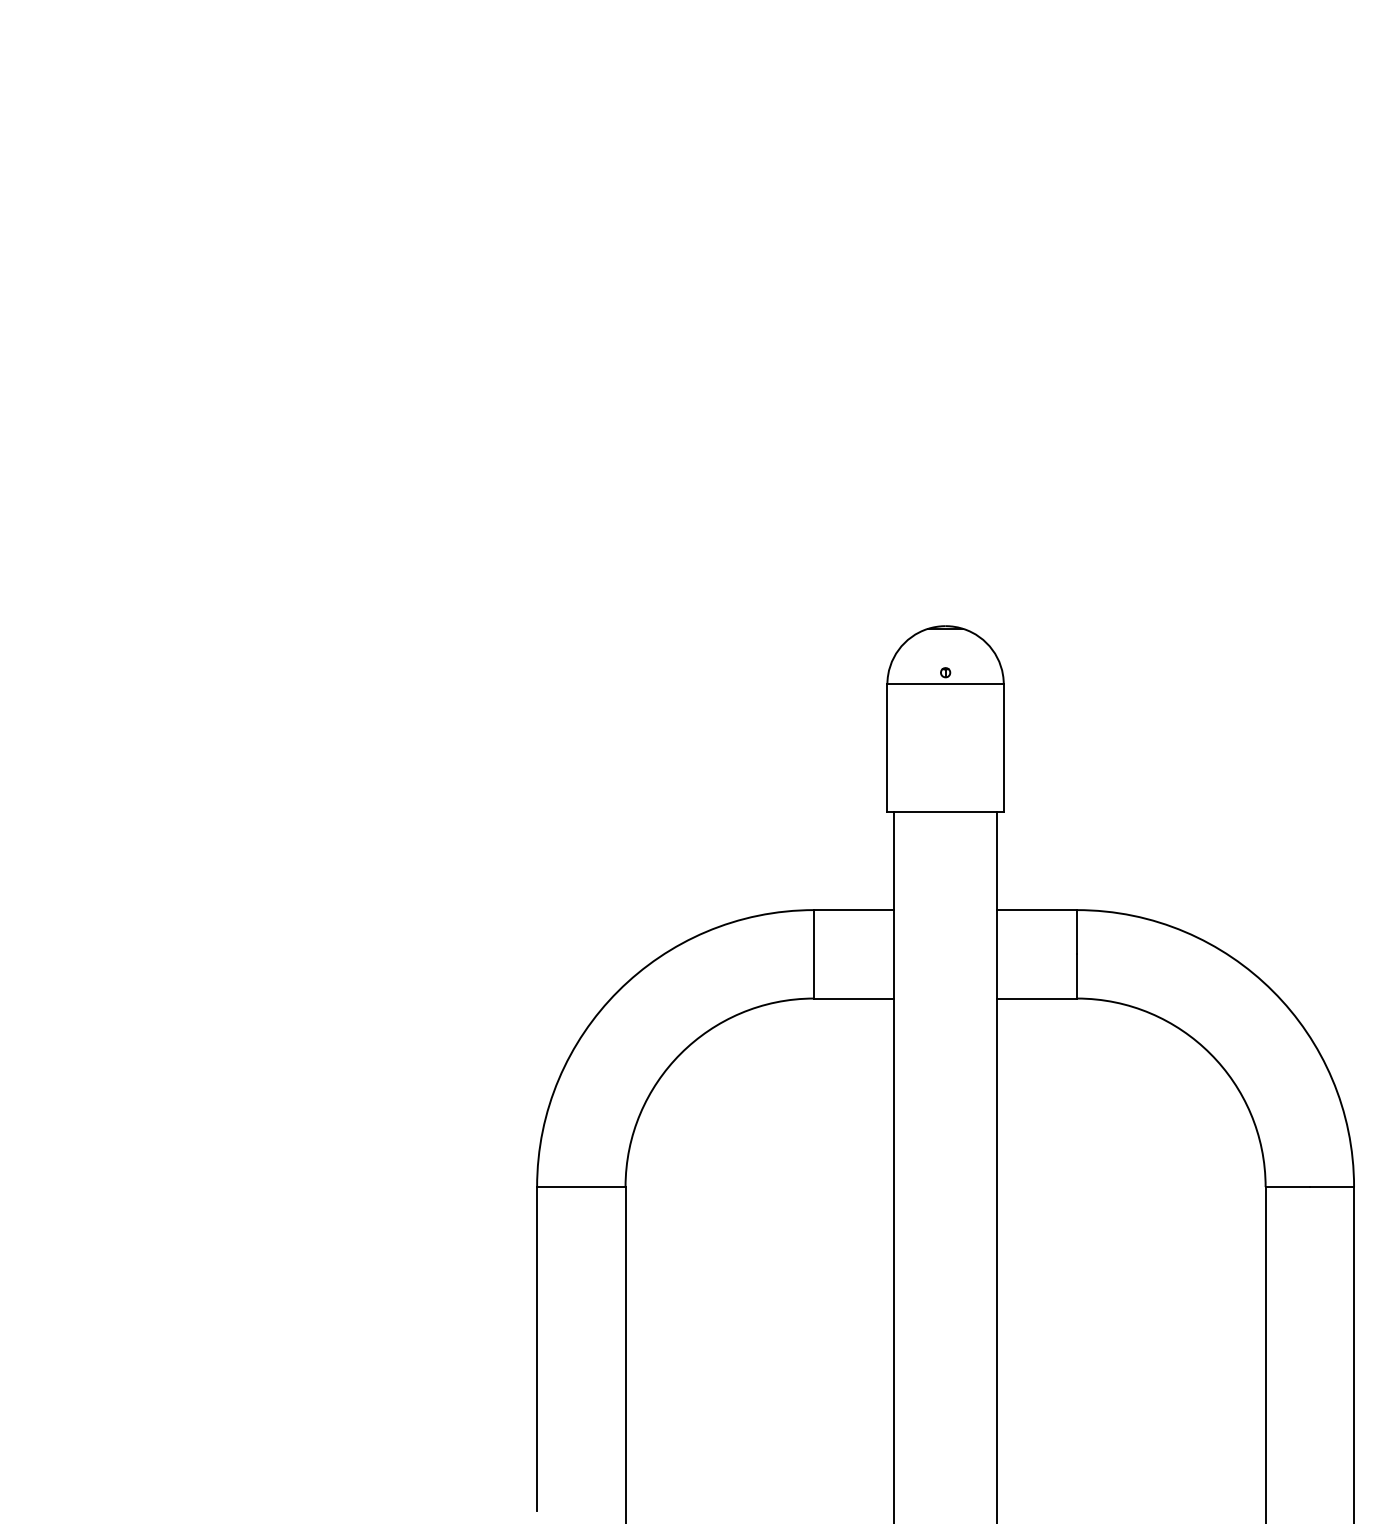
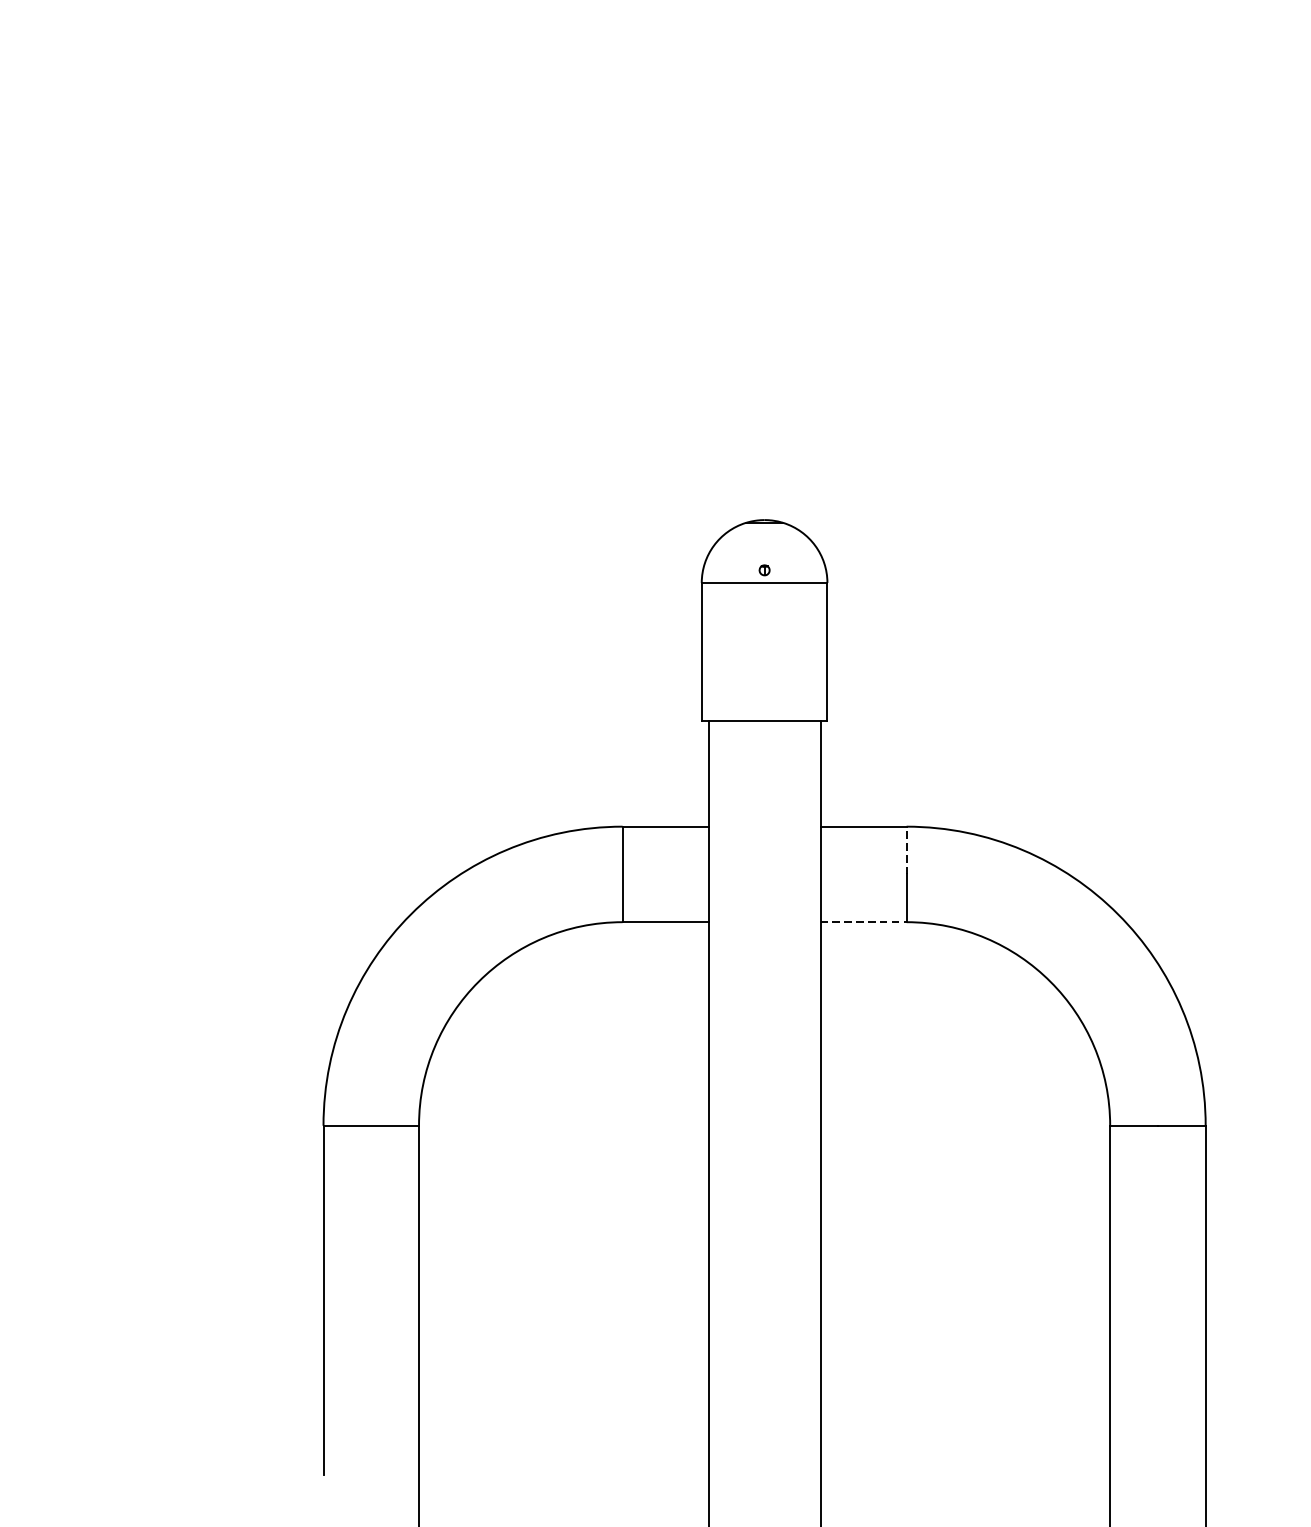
line: (1077, 931) -> (907, 849), solid -> dashed
line: (1037, 998) -> (863, 922), solid -> dashed

